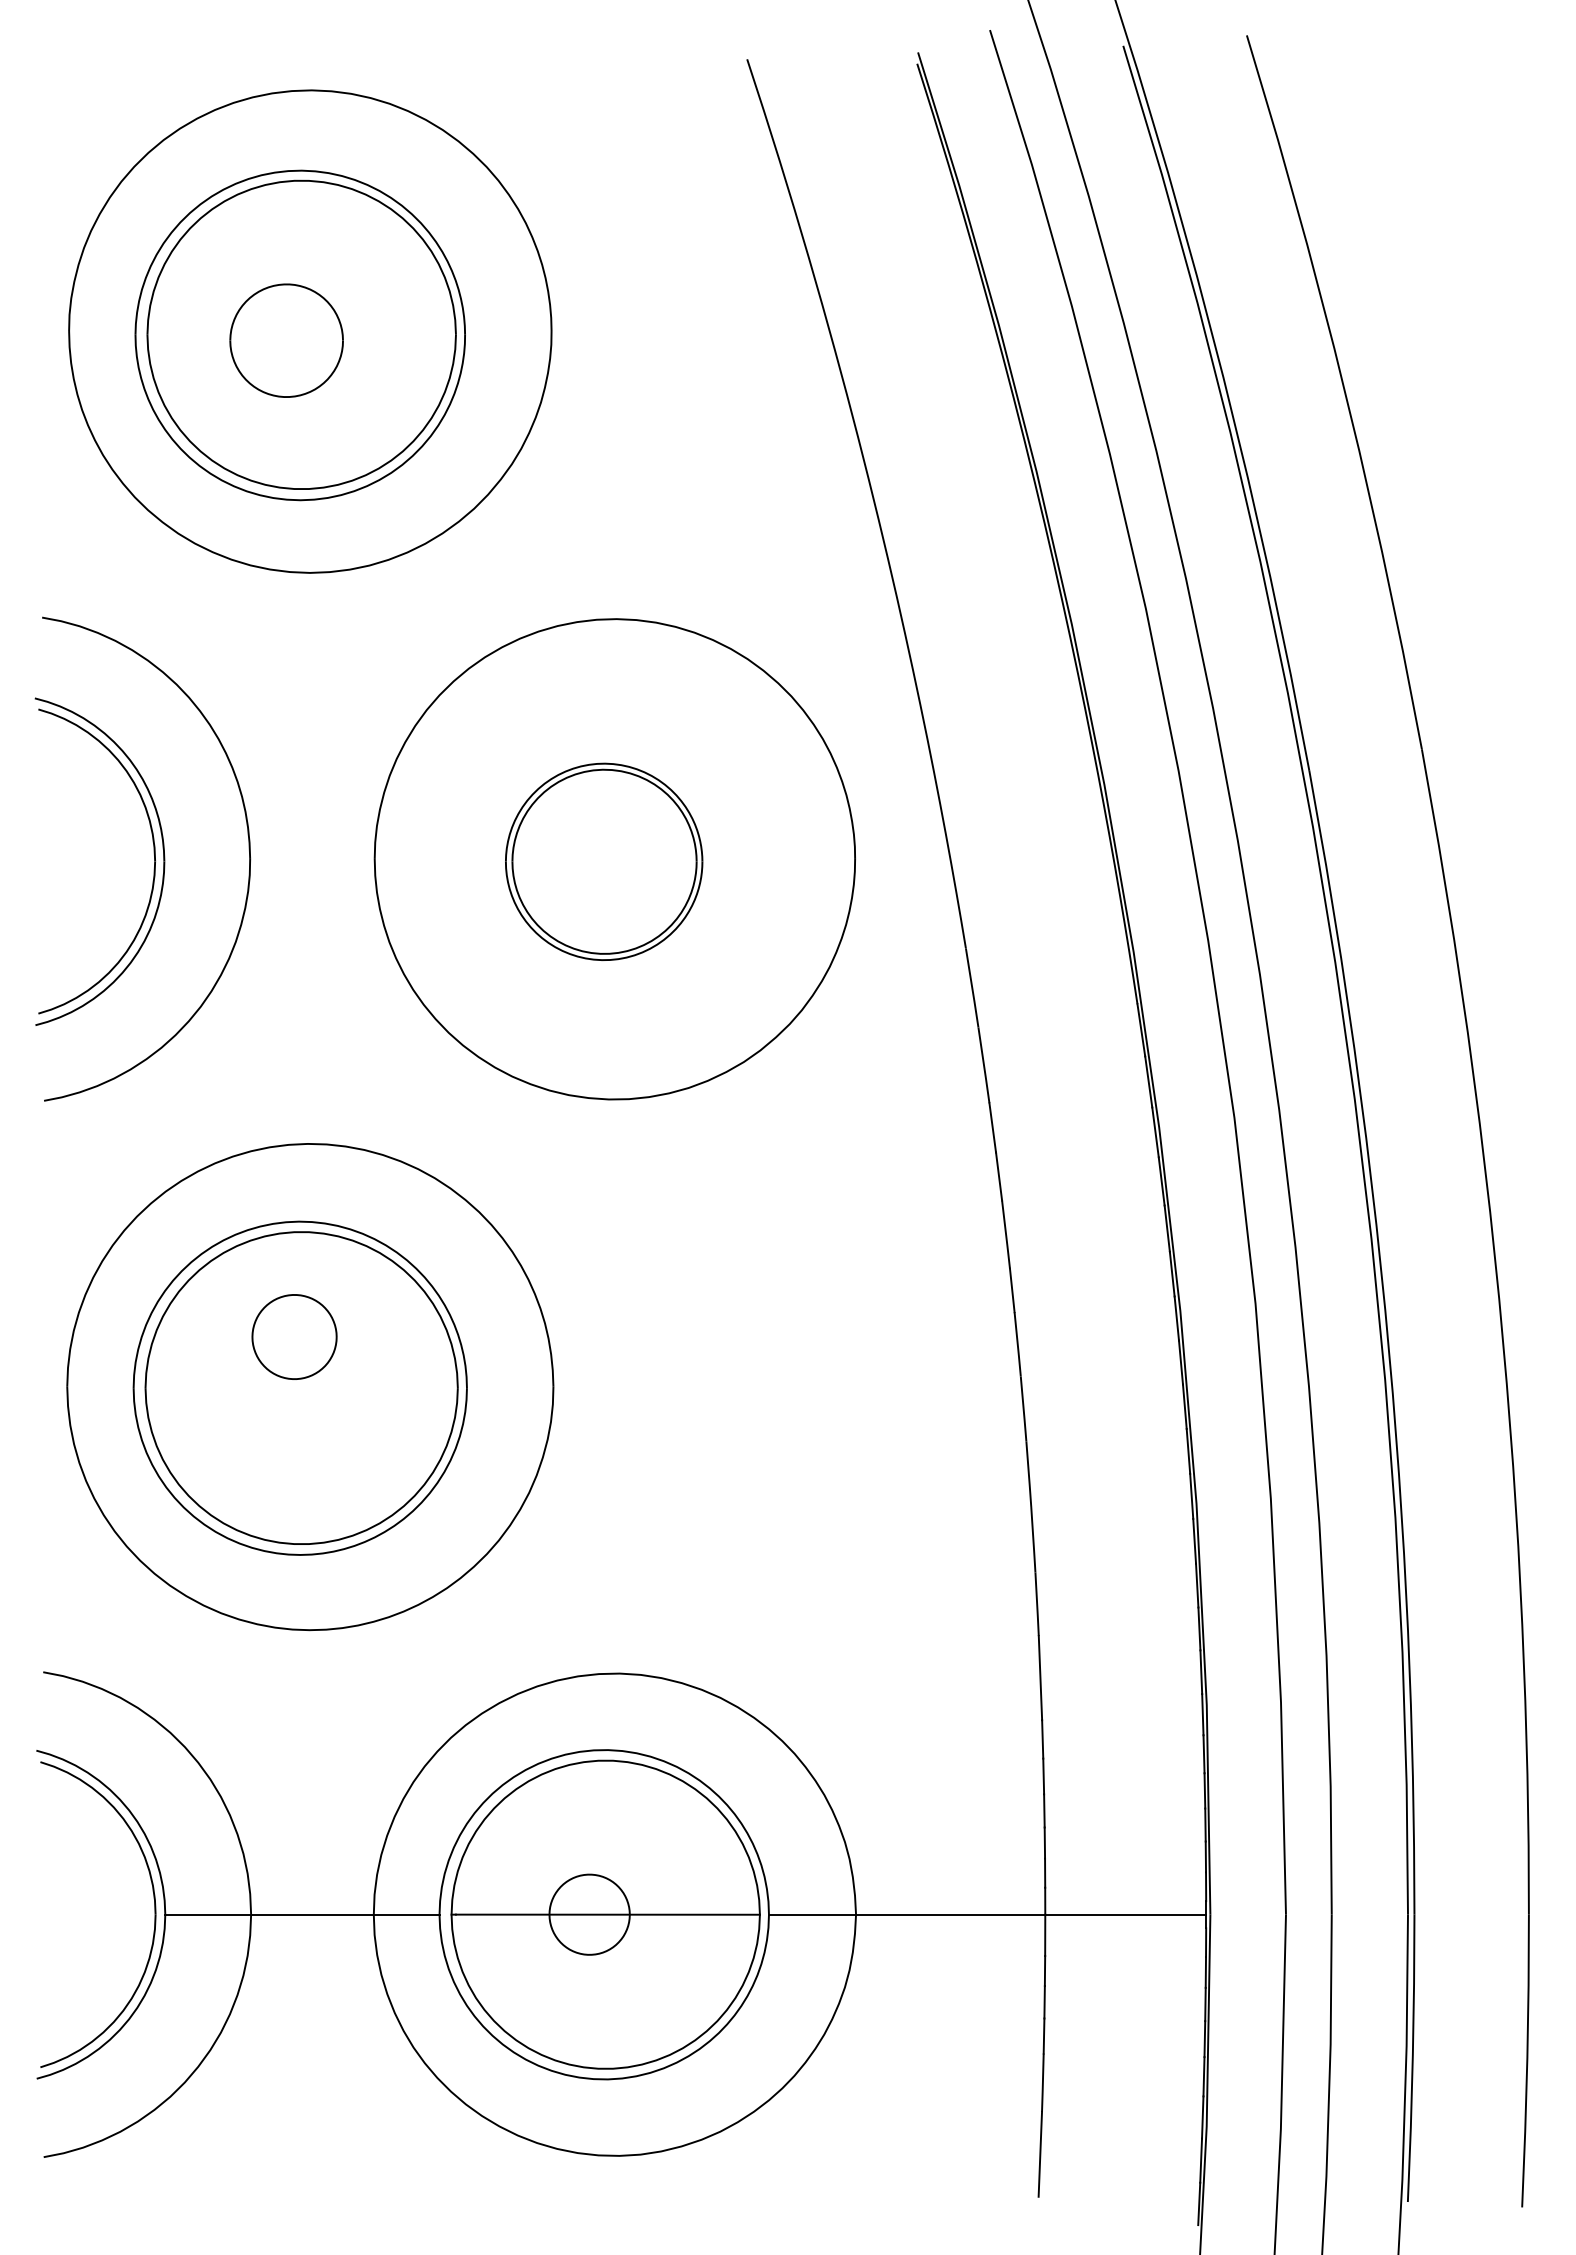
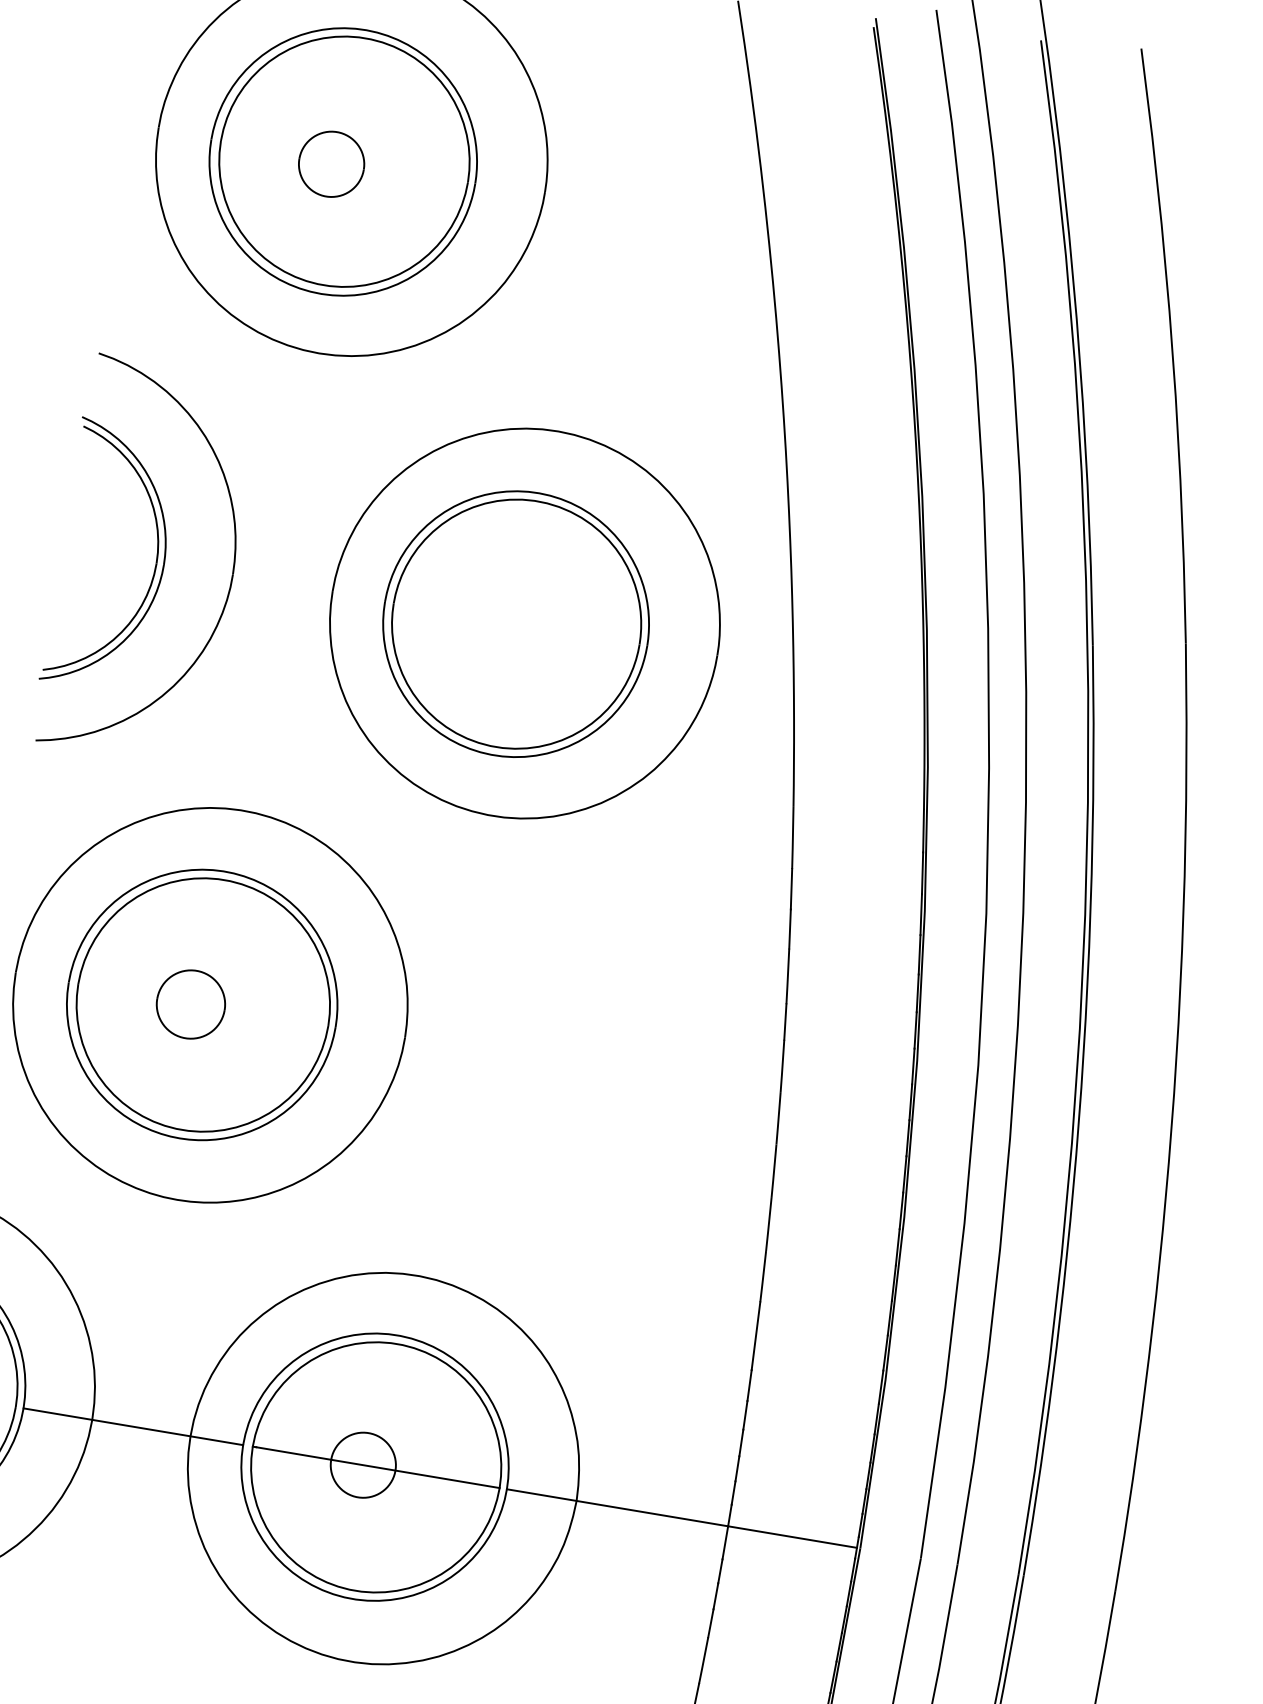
part: (286, 340) -> (331, 164), size x0.71
part: (603, 861) -> (515, 623), size x1.67
part: (294, 1336) -> (190, 1004), moved

